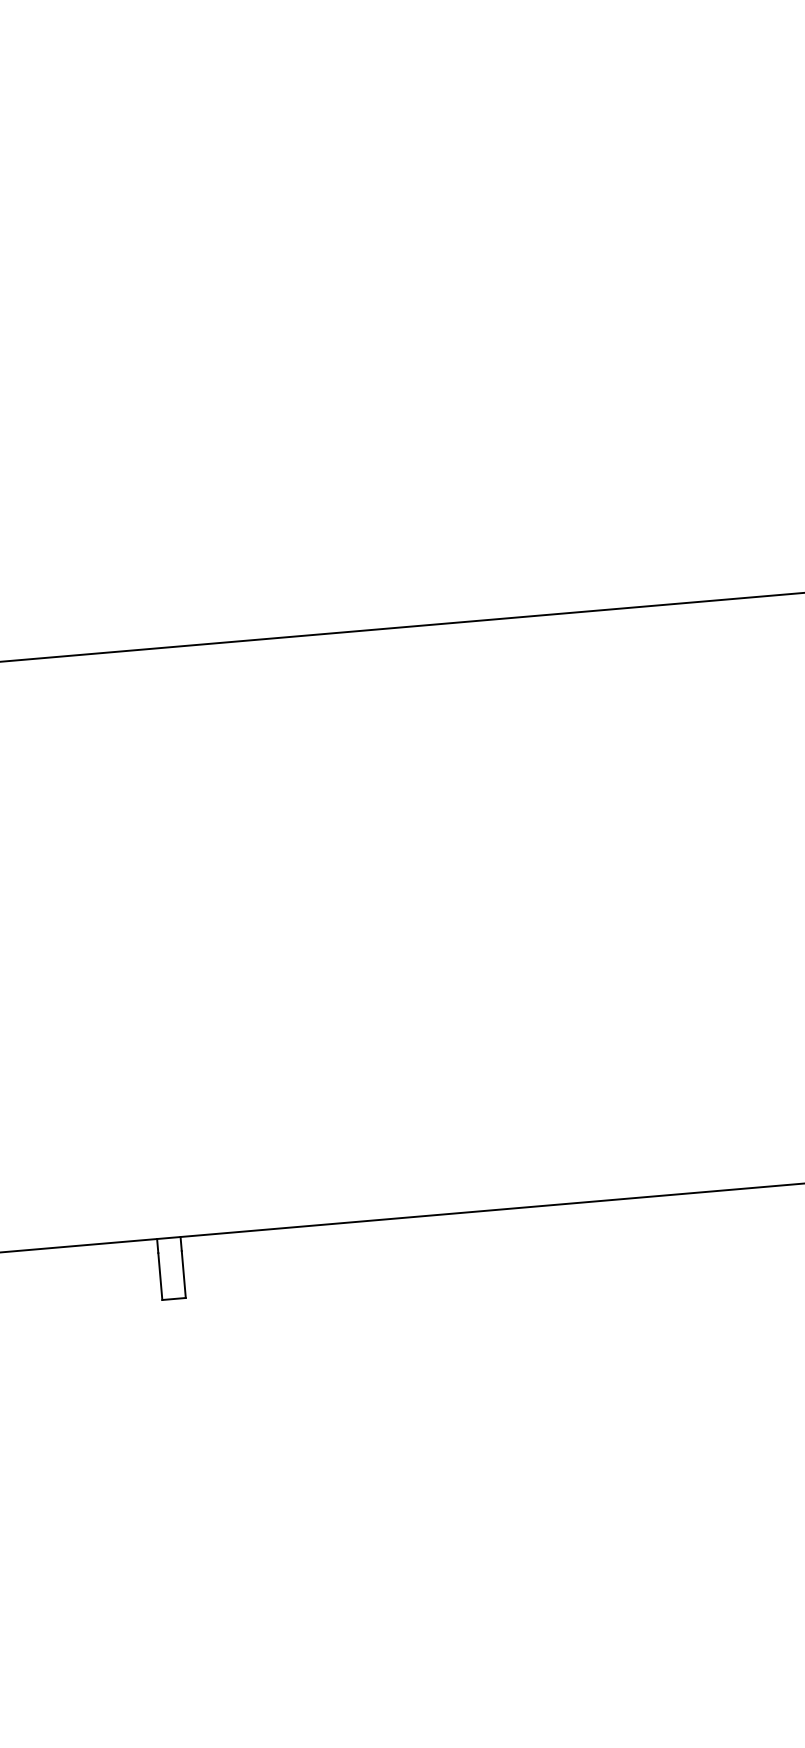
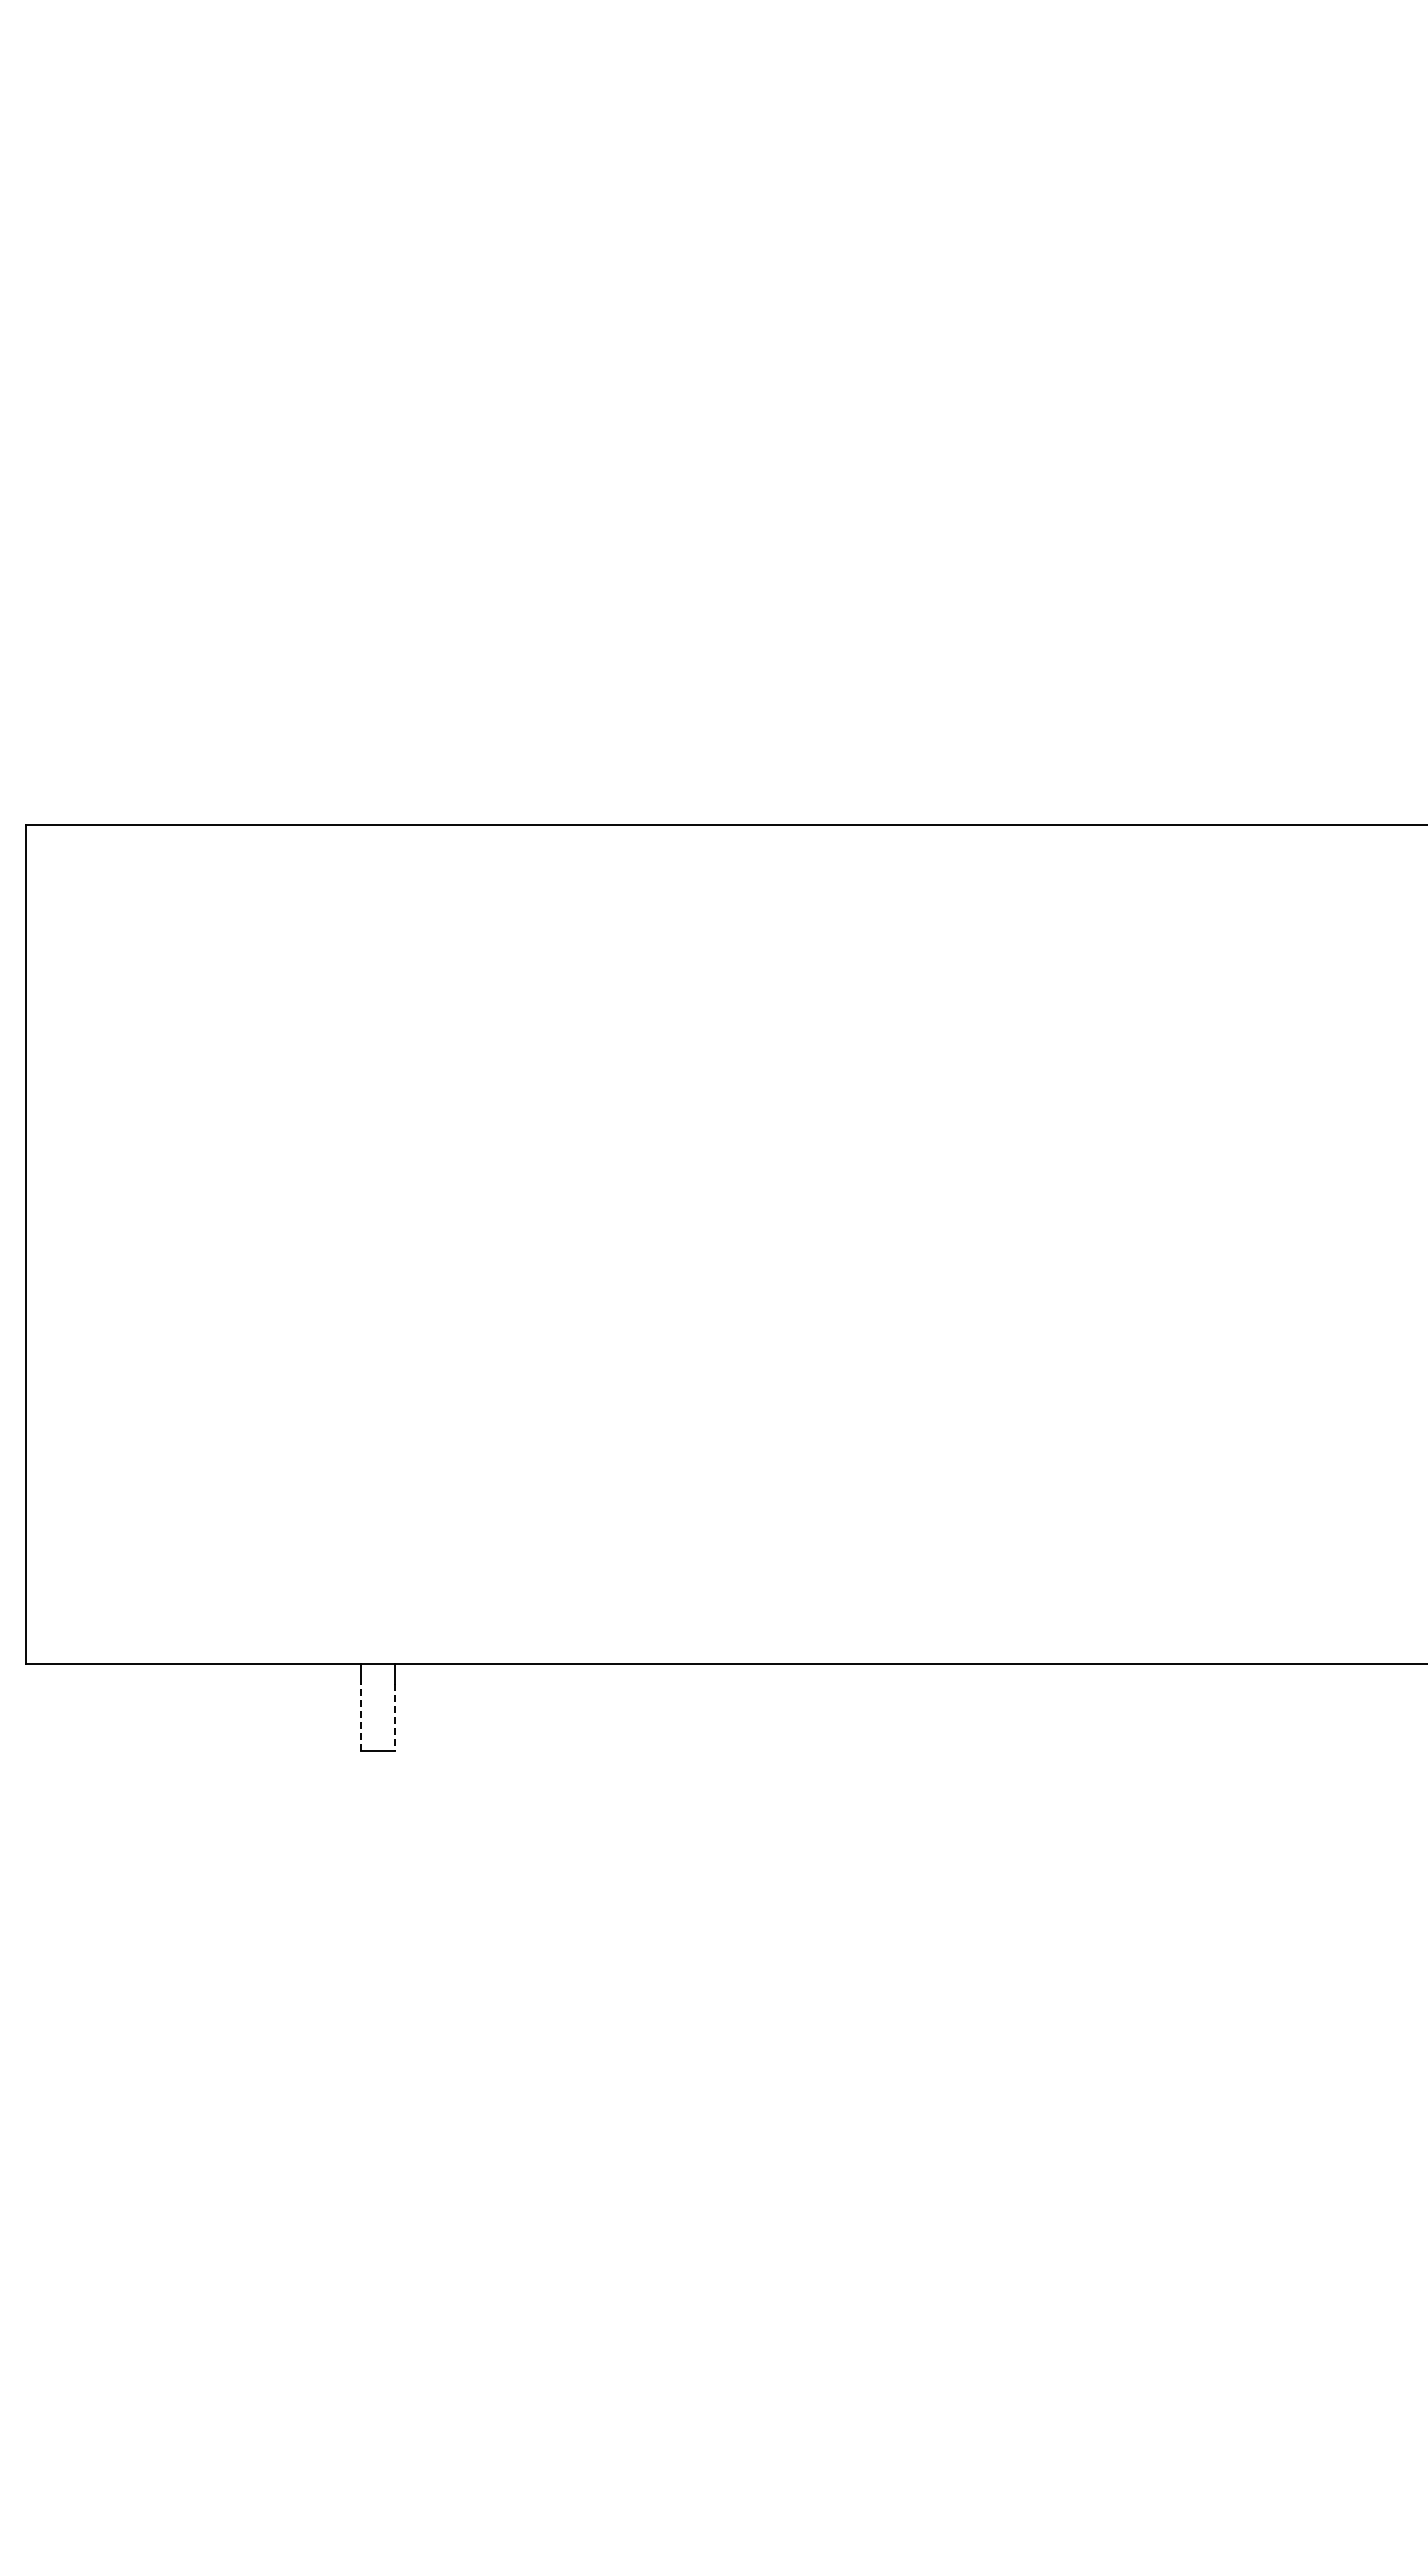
line: (184, 1274) -> (395, 1717), solid -> dashed
line: (160, 1276) -> (361, 1717), solid -> dashed

